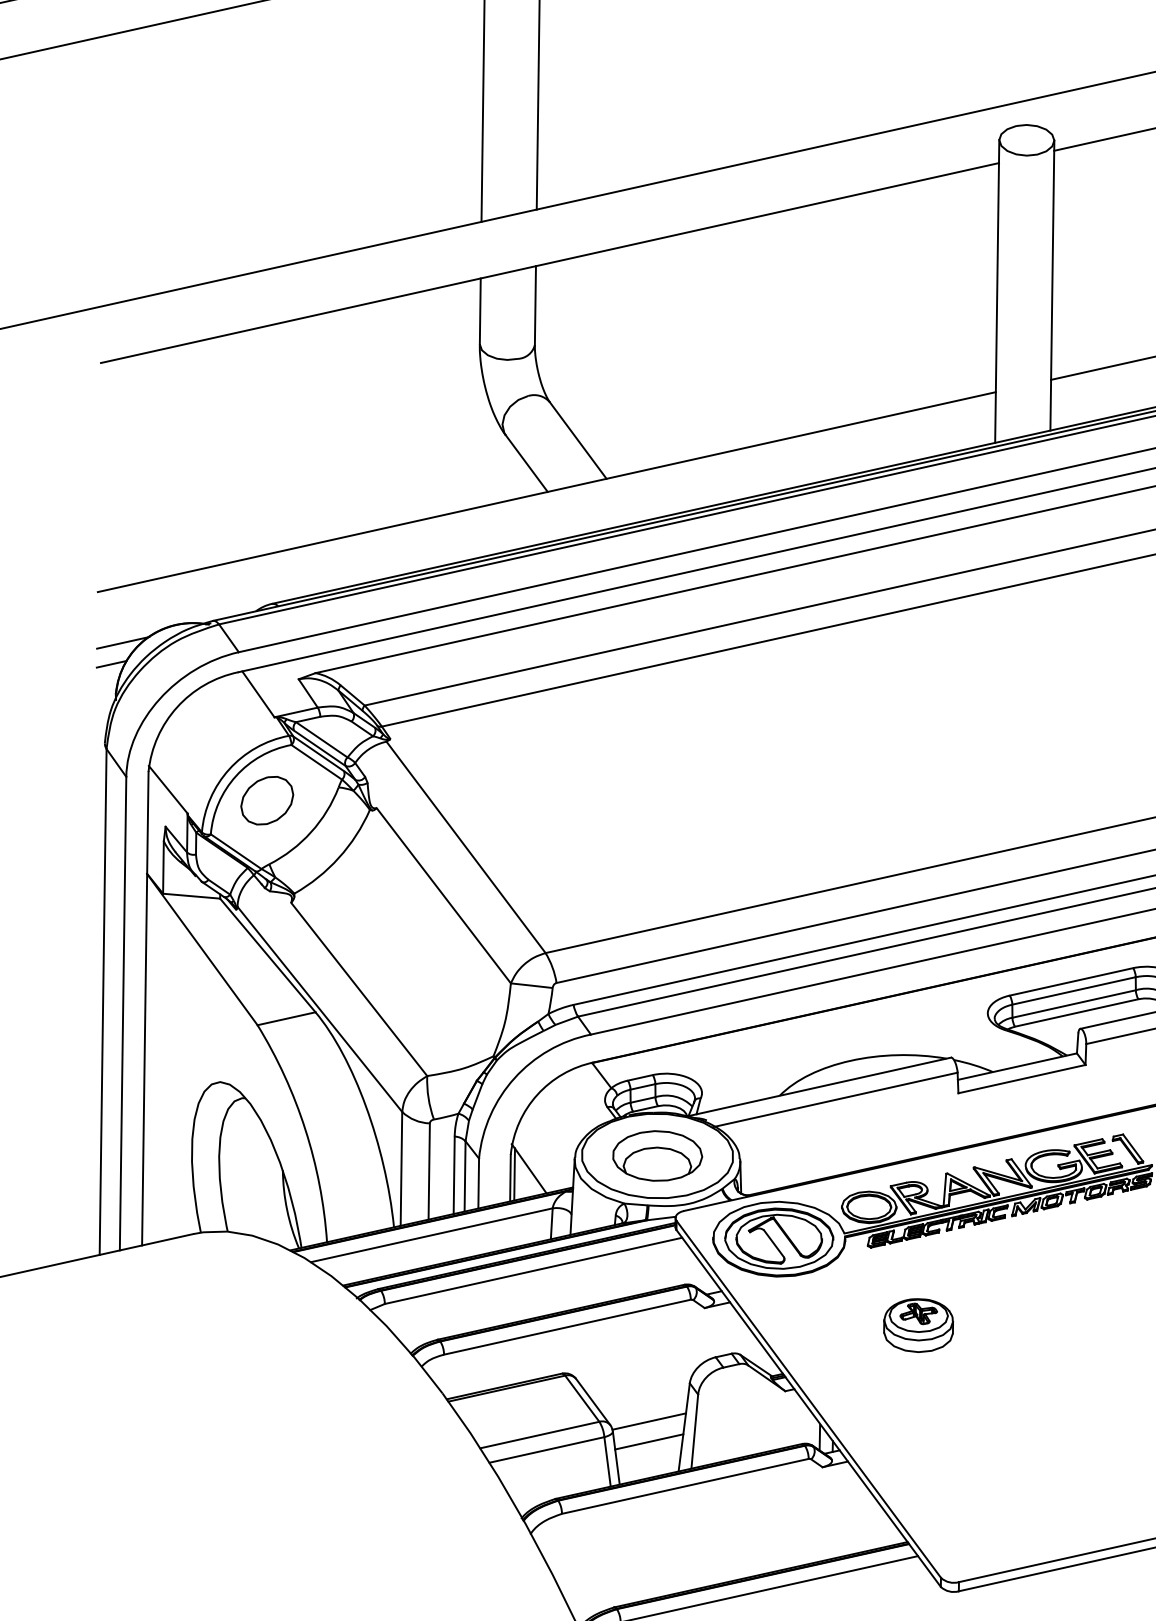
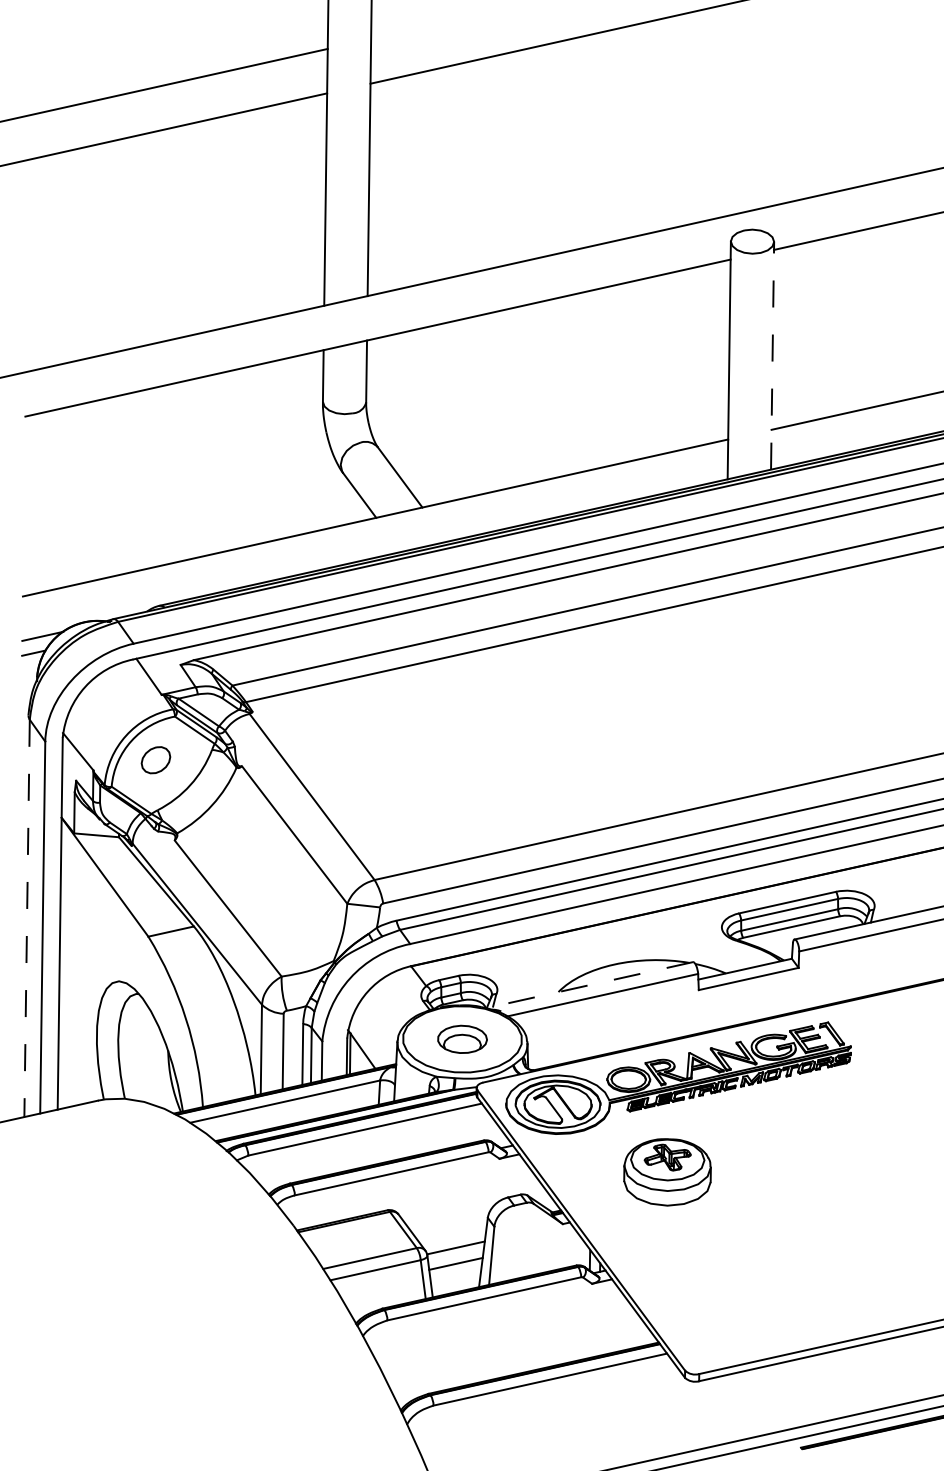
line: (1052, 285) -> (772, 355), solid -> dashed
part: (266, 799) -> (155, 759), size x0.7
line: (103, 1002) -> (27, 918), solid -> dashed
line: (819, 1087) -> (589, 985), solid -> dashed
part: (657, 1156) -> (462, 1039), size x0.7
part: (918, 1325) -> (667, 1172), size x1.6

